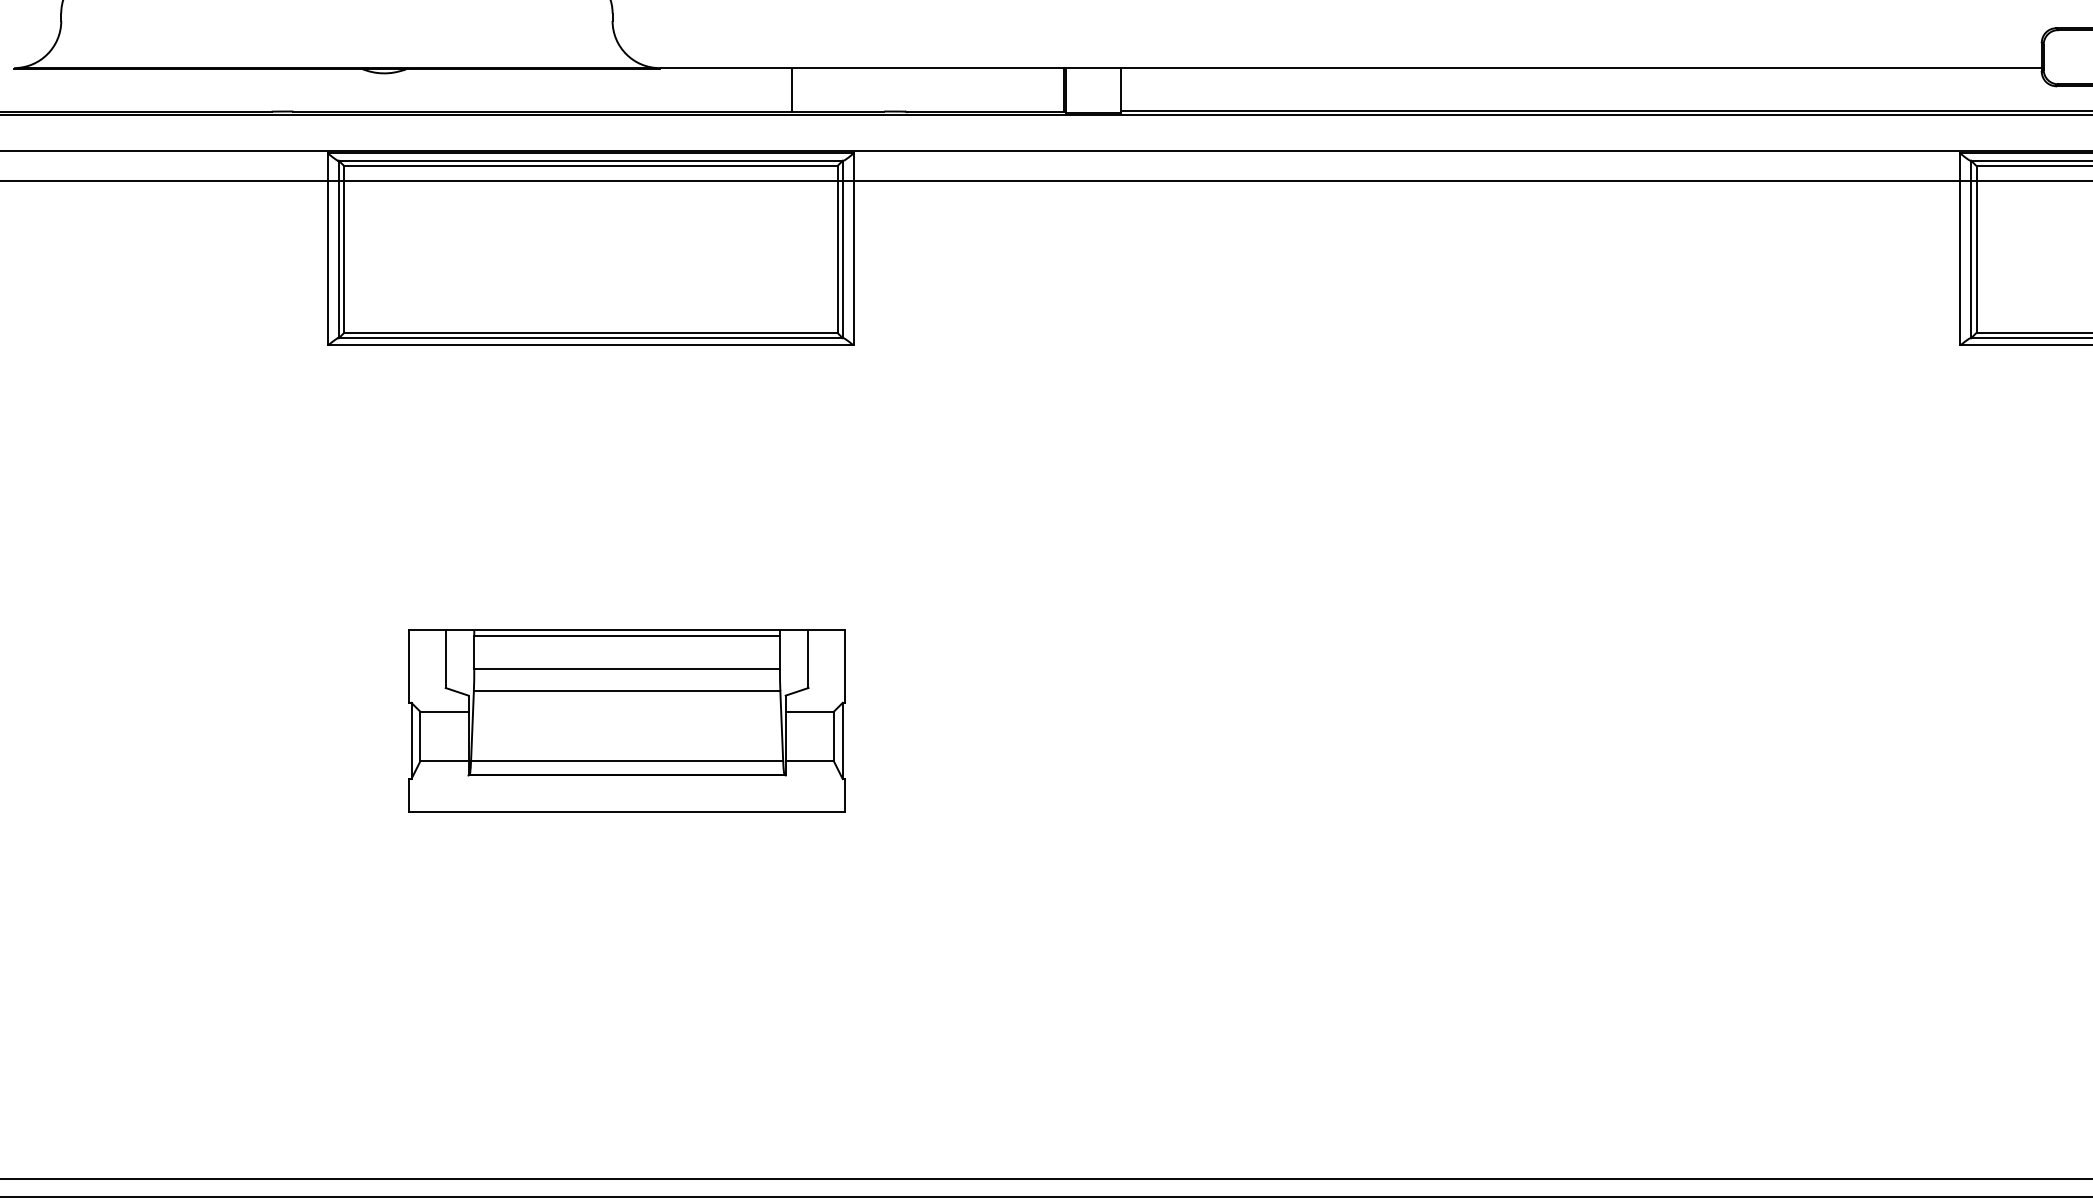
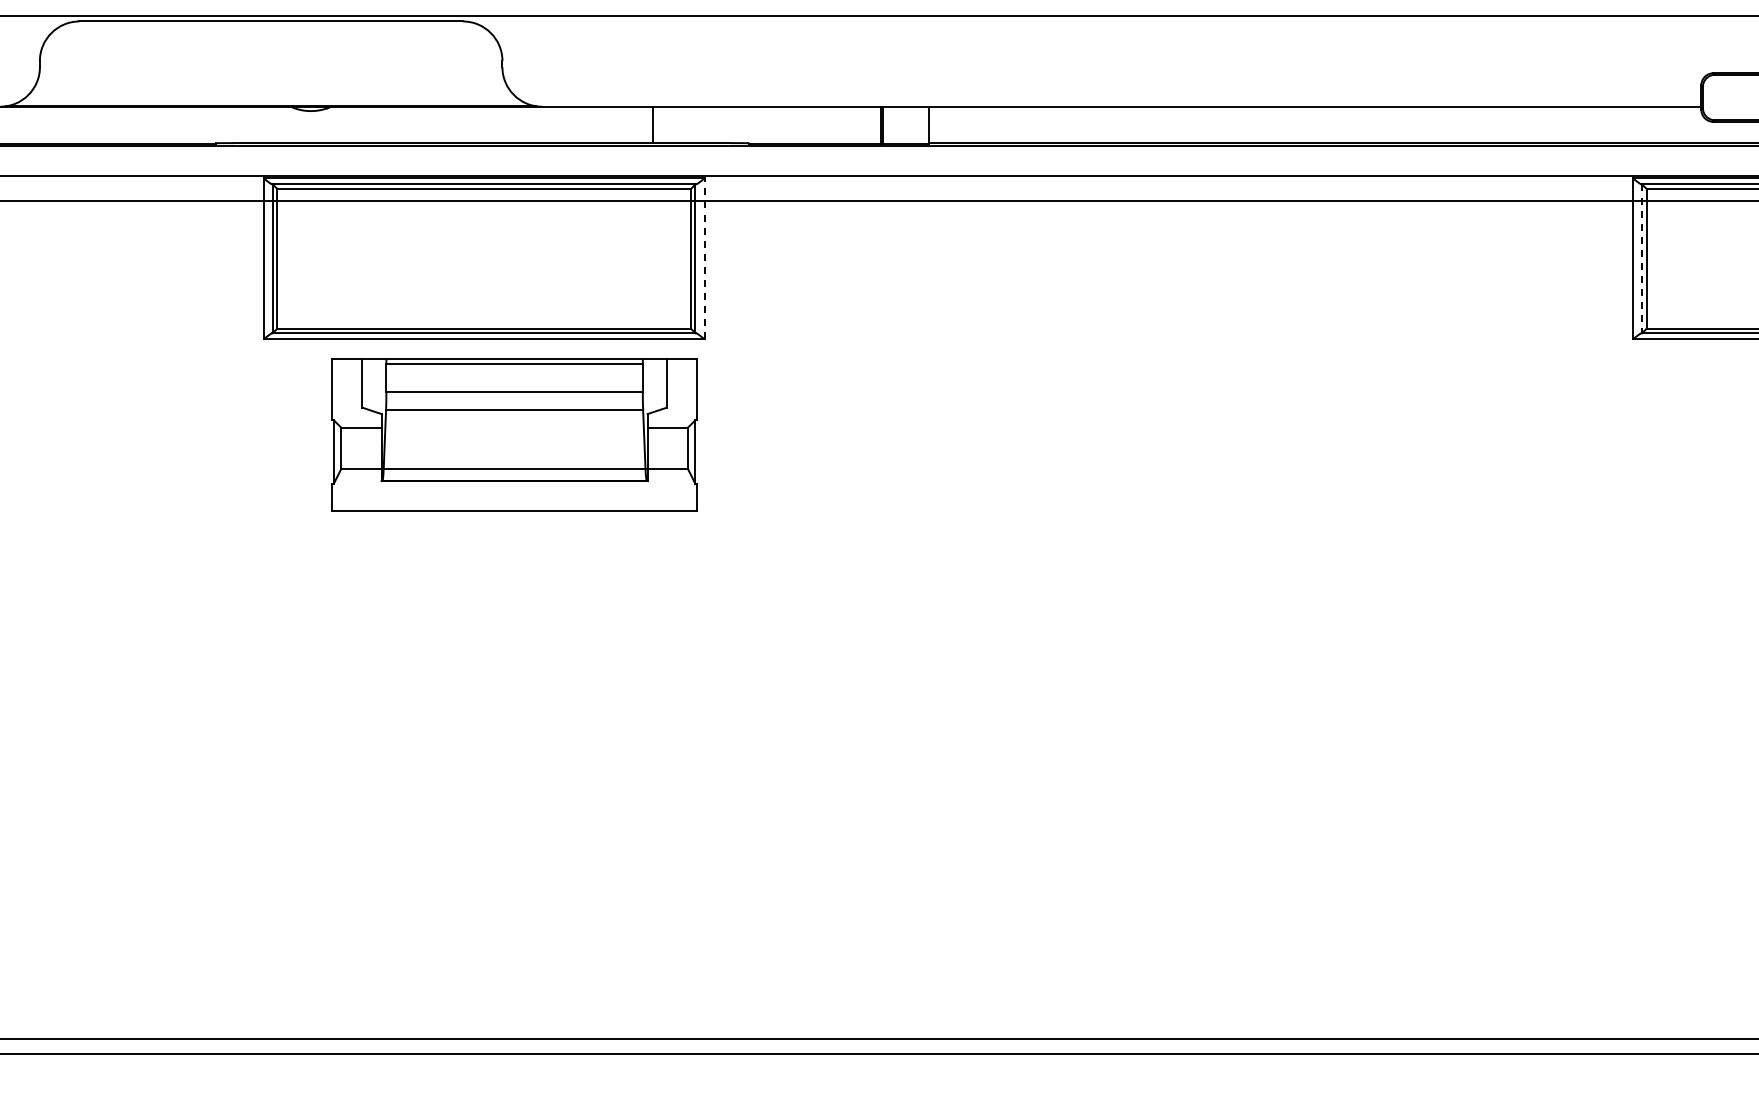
line: (853, 249) -> (704, 258), solid -> dashed
line: (1971, 250) -> (1642, 259), solid -> dashed
part: (626, 719) -> (514, 434), moved

